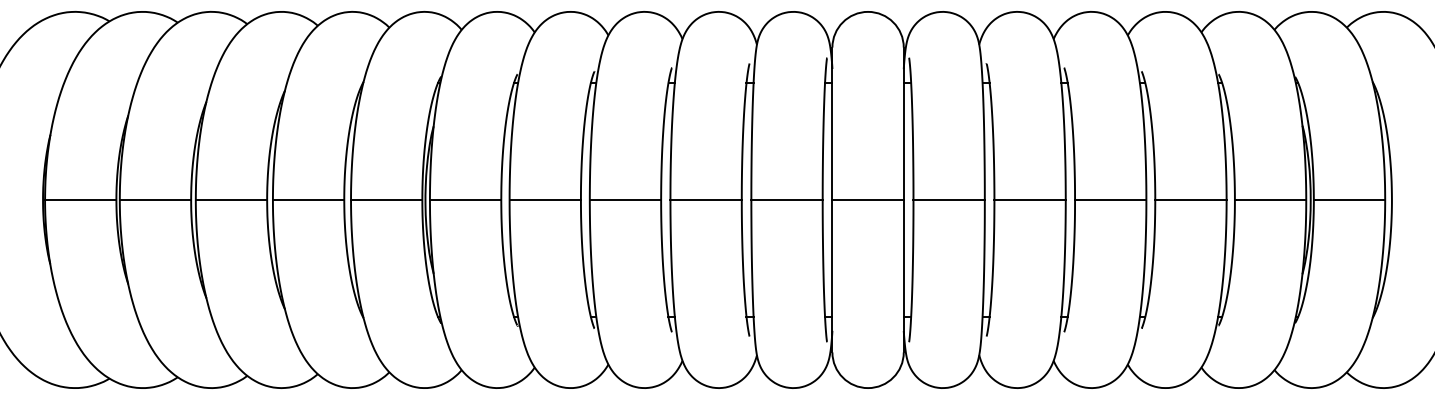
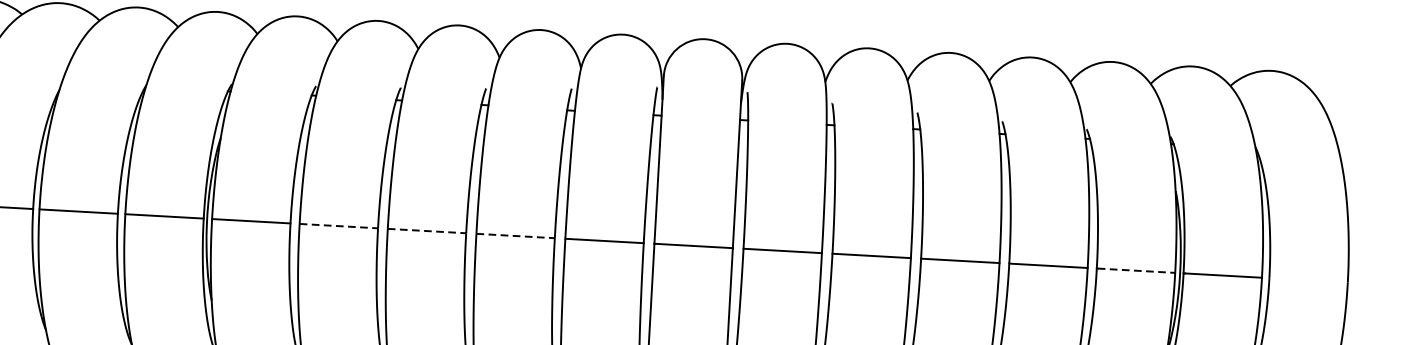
line: (545, 200) -> (339, 226), solid -> dashed
line: (625, 200) -> (426, 231), solid -> dashed
line: (706, 200) -> (516, 236), solid -> dashed
line: (1271, 200) -> (1137, 271), solid -> dashed

